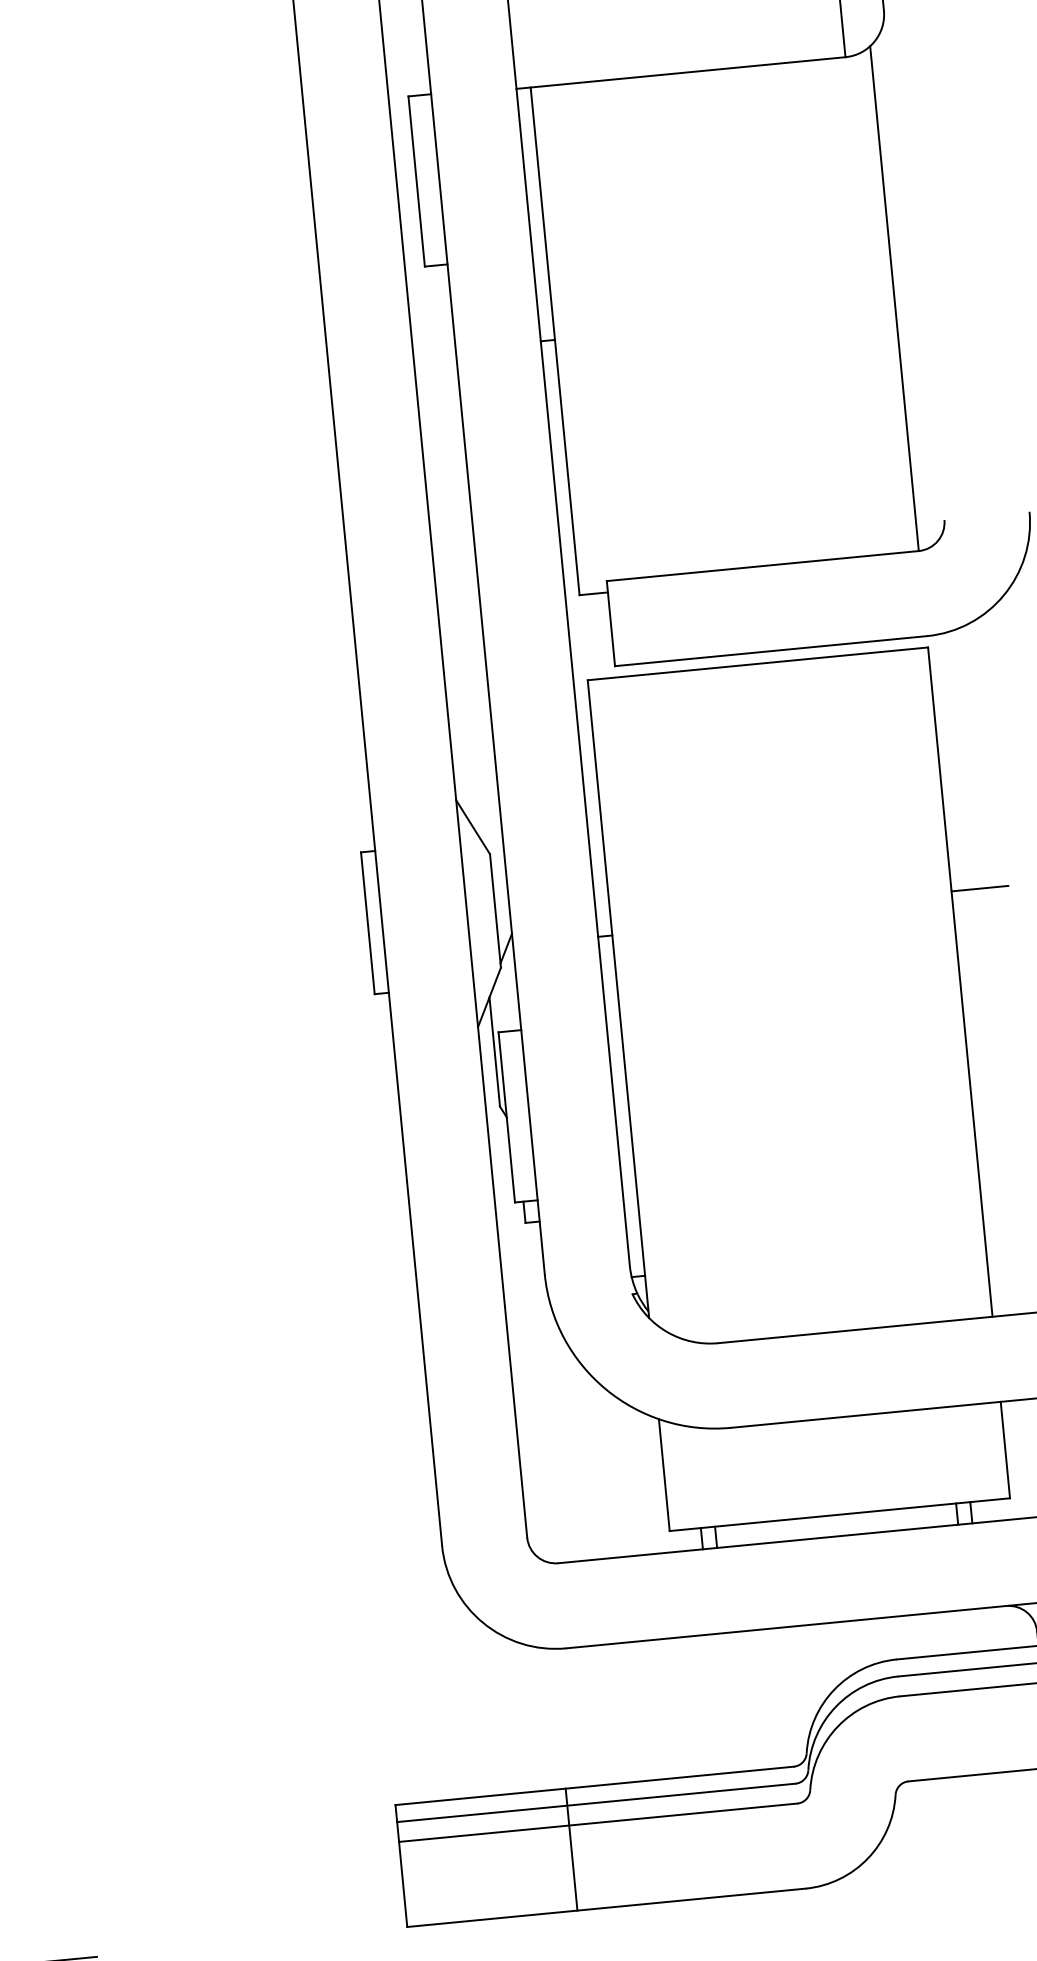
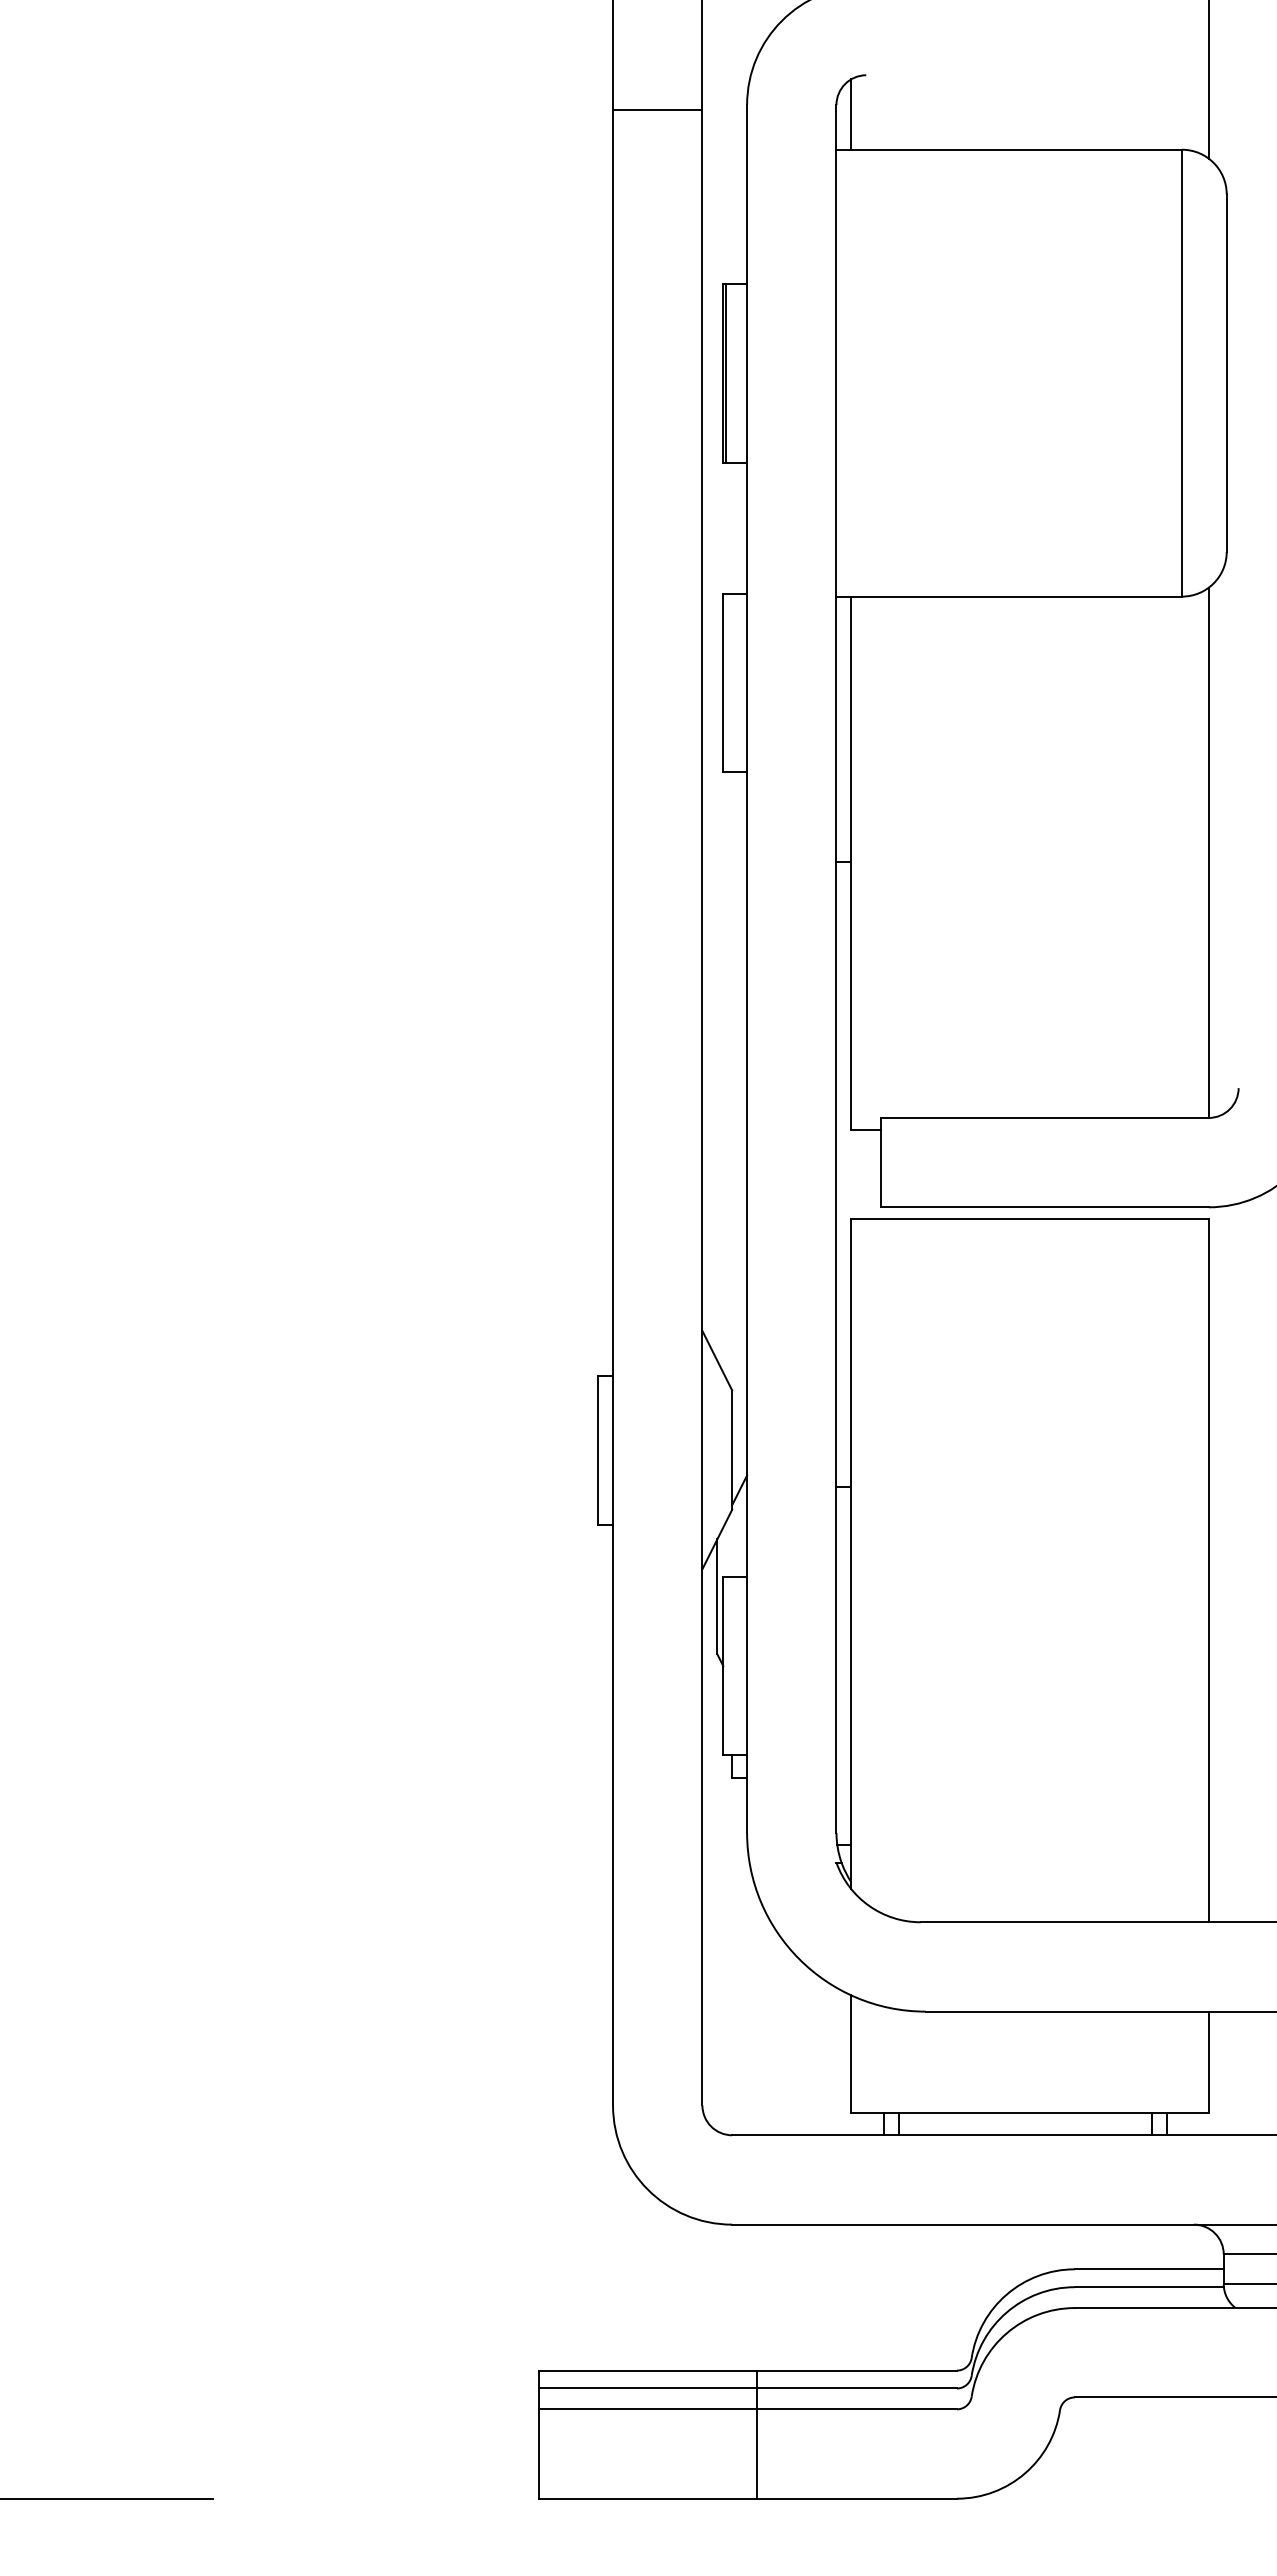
line: (979, 888) -> (1238, 1475), removed
line: (571, 1849) -> (757, 2434), moved

